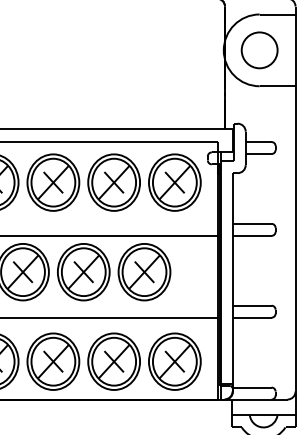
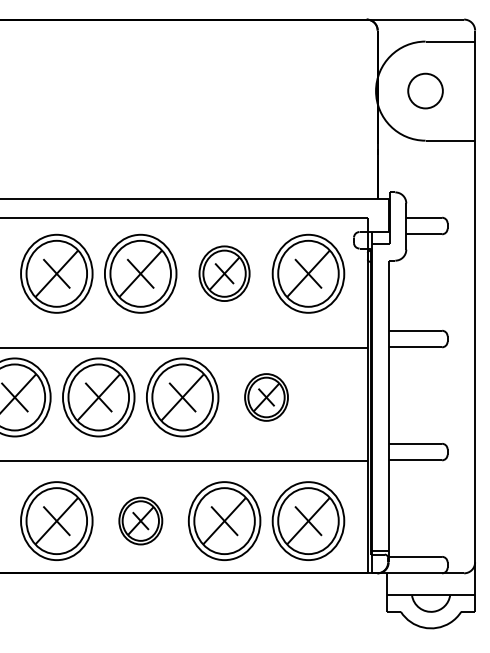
part: (259, 49) -> (425, 90), size x0.7
part: (114, 182) -> (224, 273), size x0.7
part: (144, 272) -> (266, 397), size x0.6
part: (53, 361) -> (140, 520), size x0.6

